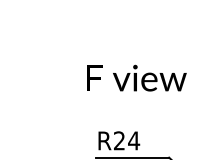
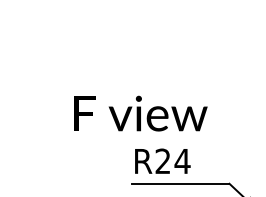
text: (136, 77) -> (140, 112), moved

